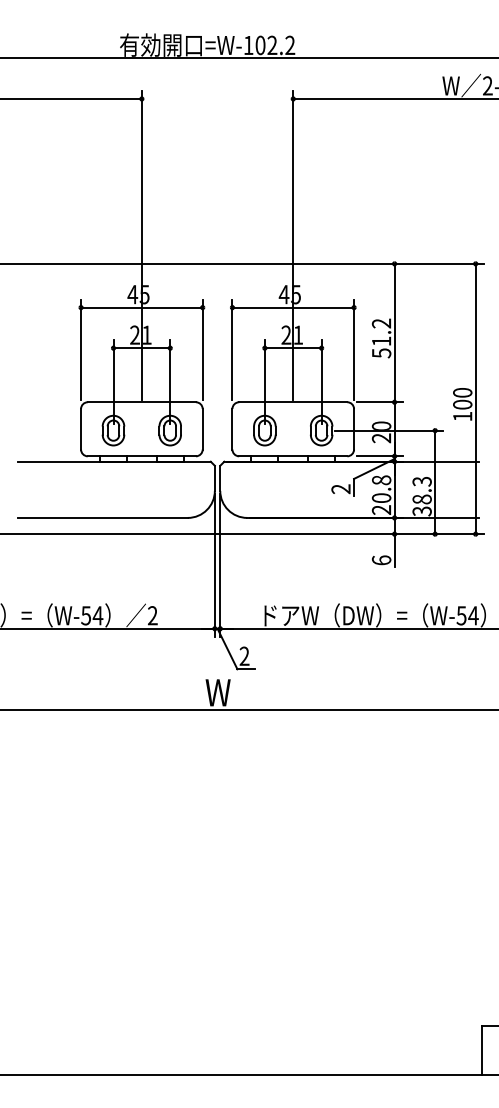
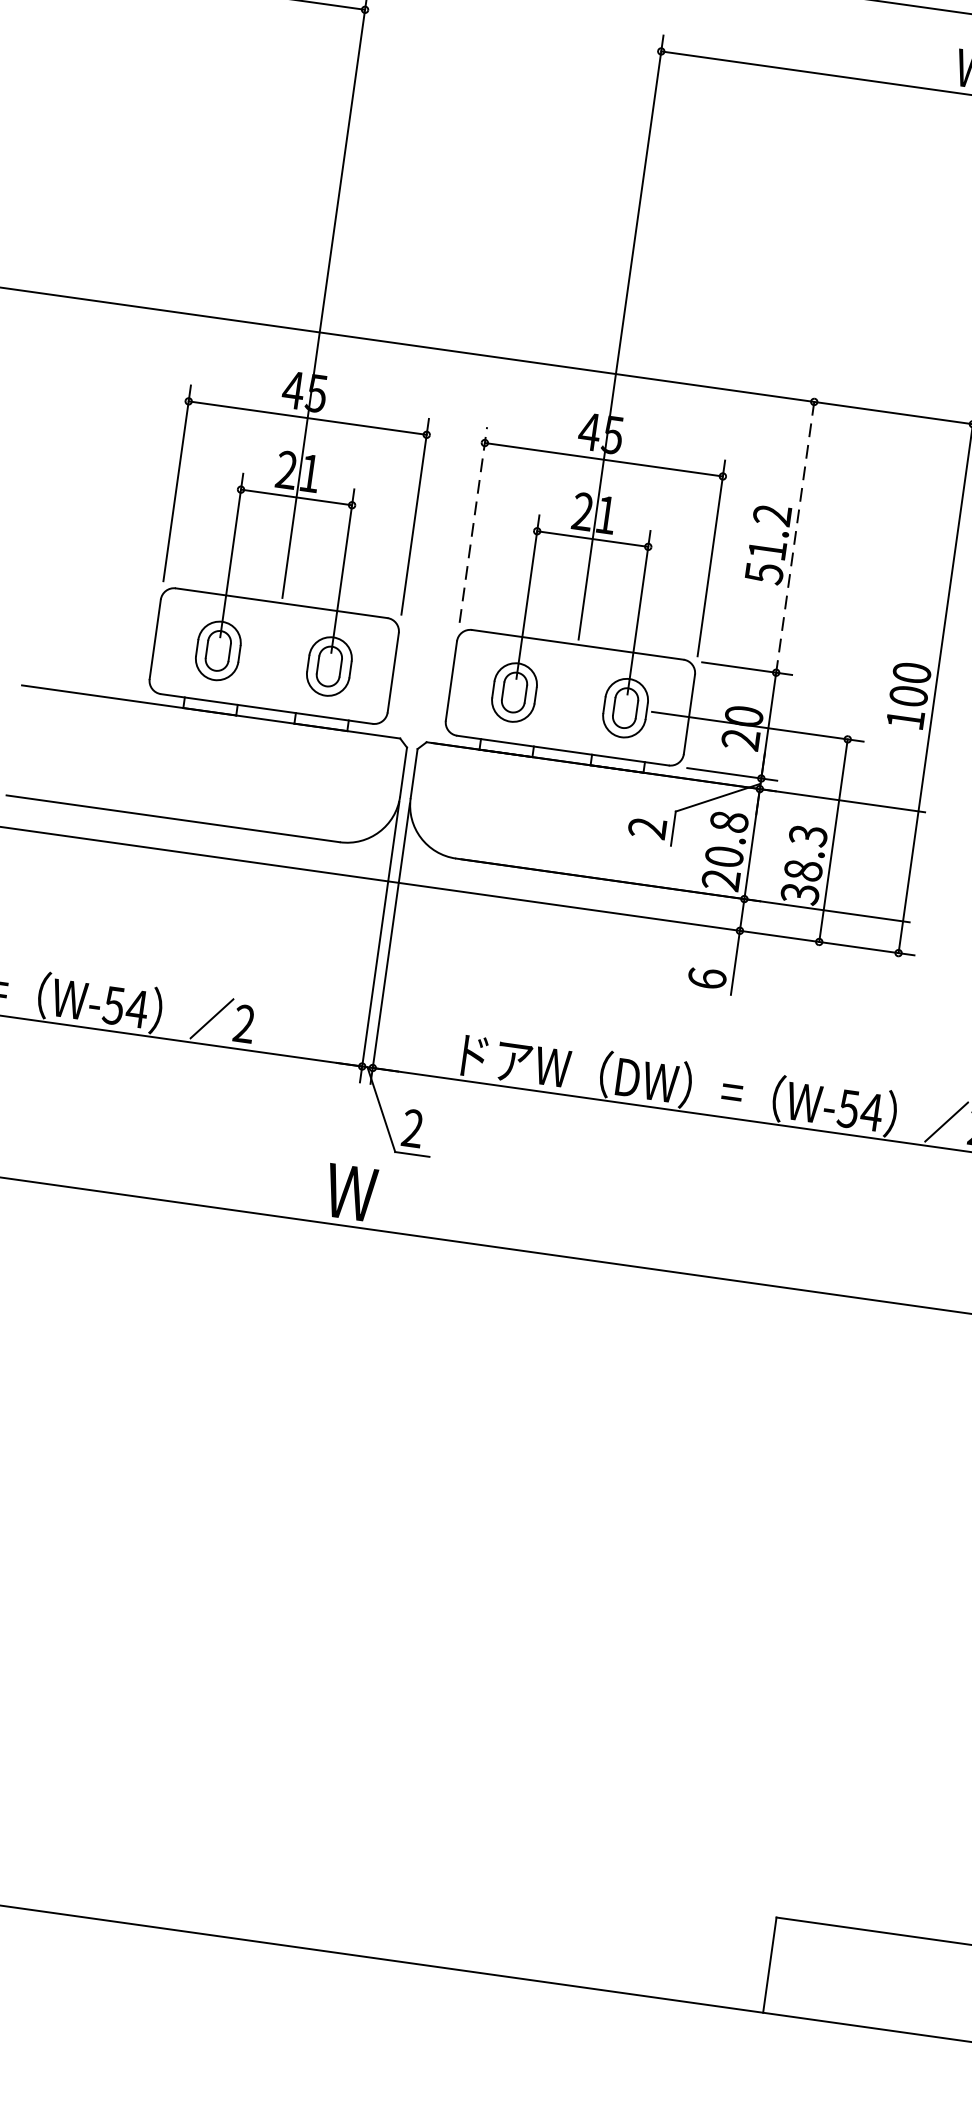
line: (394, 333) -> (794, 538), solid -> dashed
line: (232, 349) -> (473, 524), solid -> dashed

